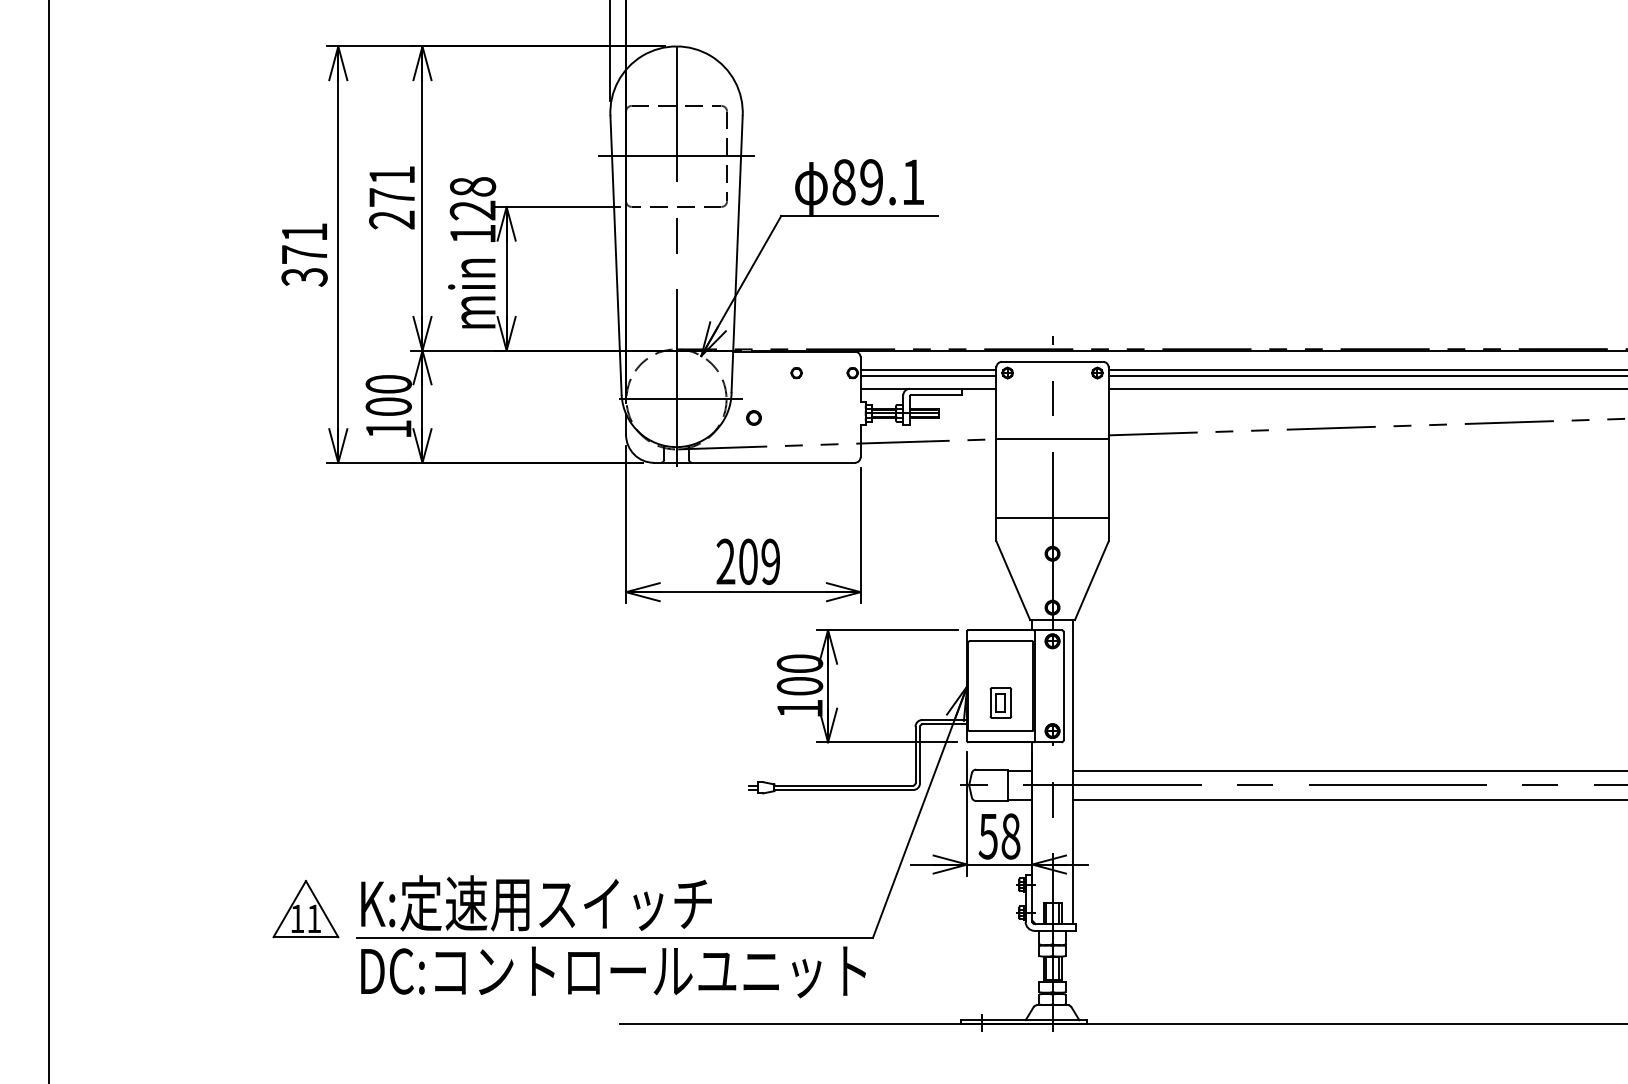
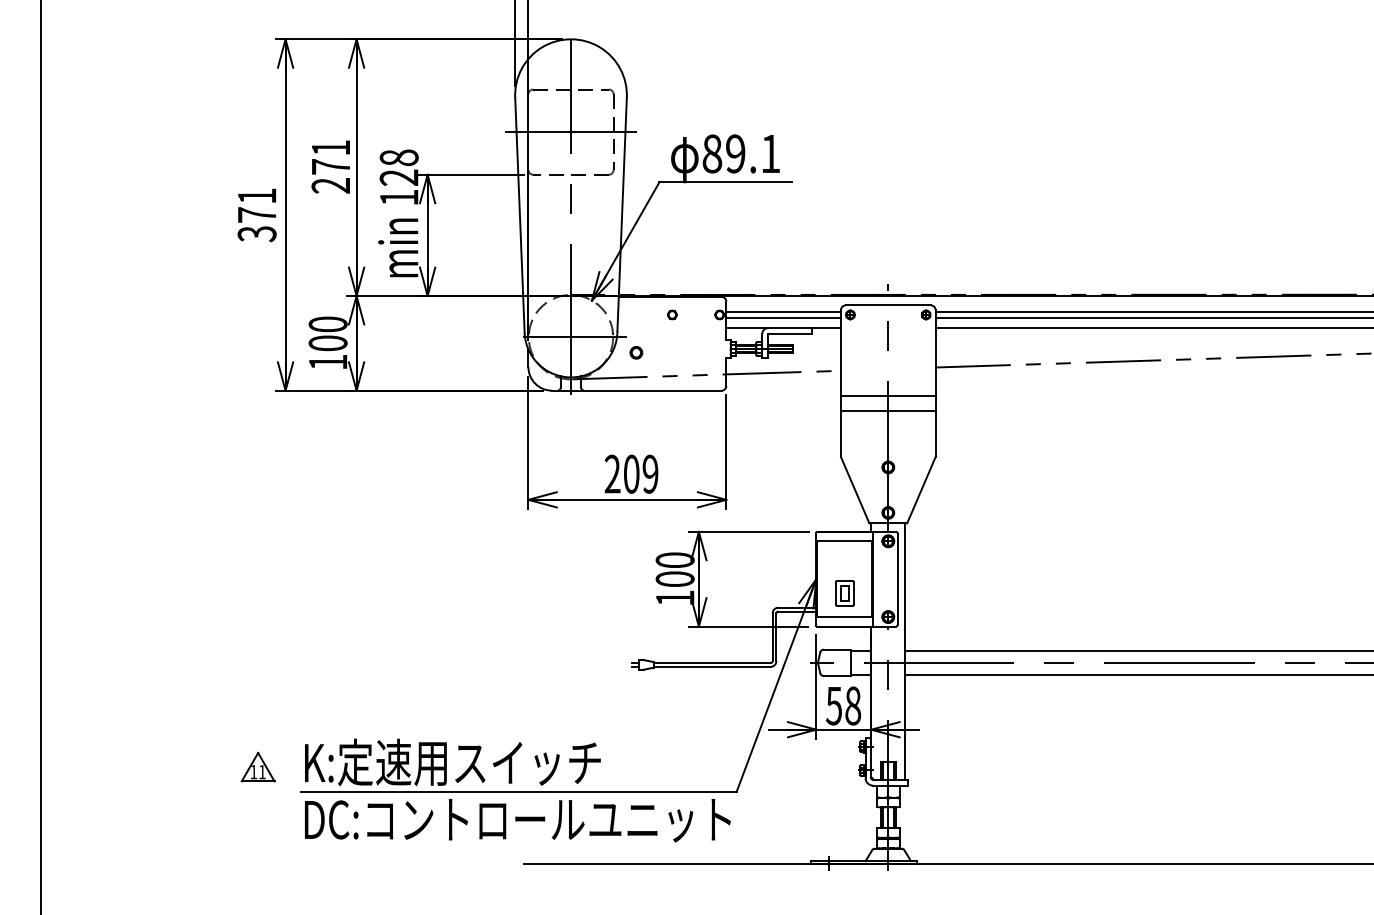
line: (1051, 438) -> (887, 410), moved
line: (1051, 518) -> (887, 396), moved
part: (305, 908) -> (257, 766), size x0.6

